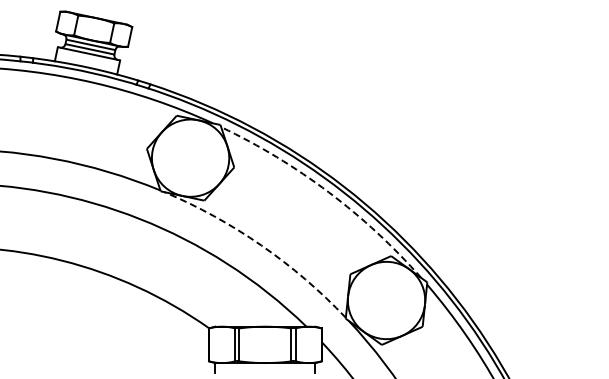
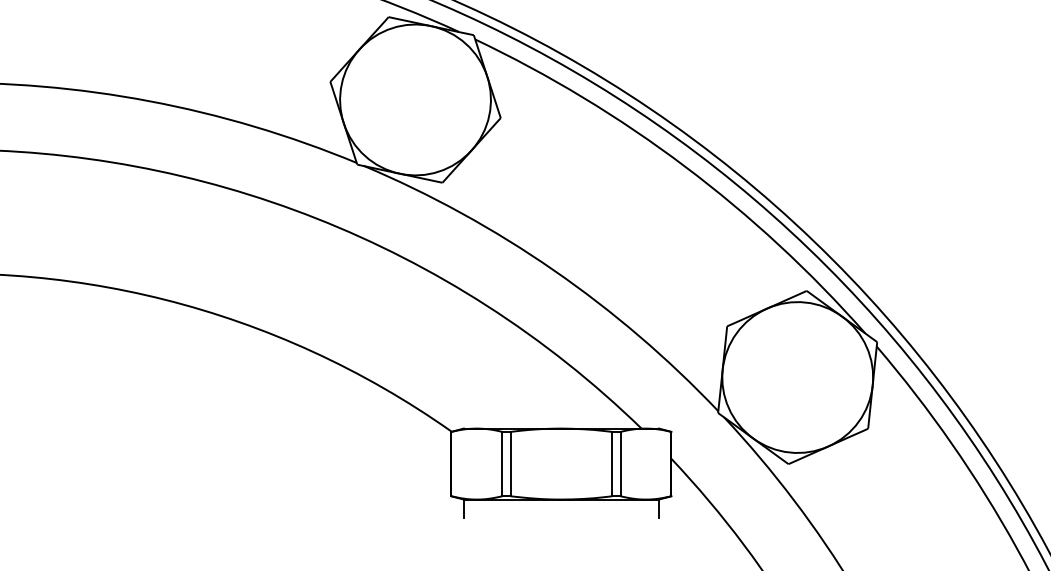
arc: (328, 192) -> (684, 166), dashed -> solid
arc: (261, 245) -> (553, 270), dashed -> solid

